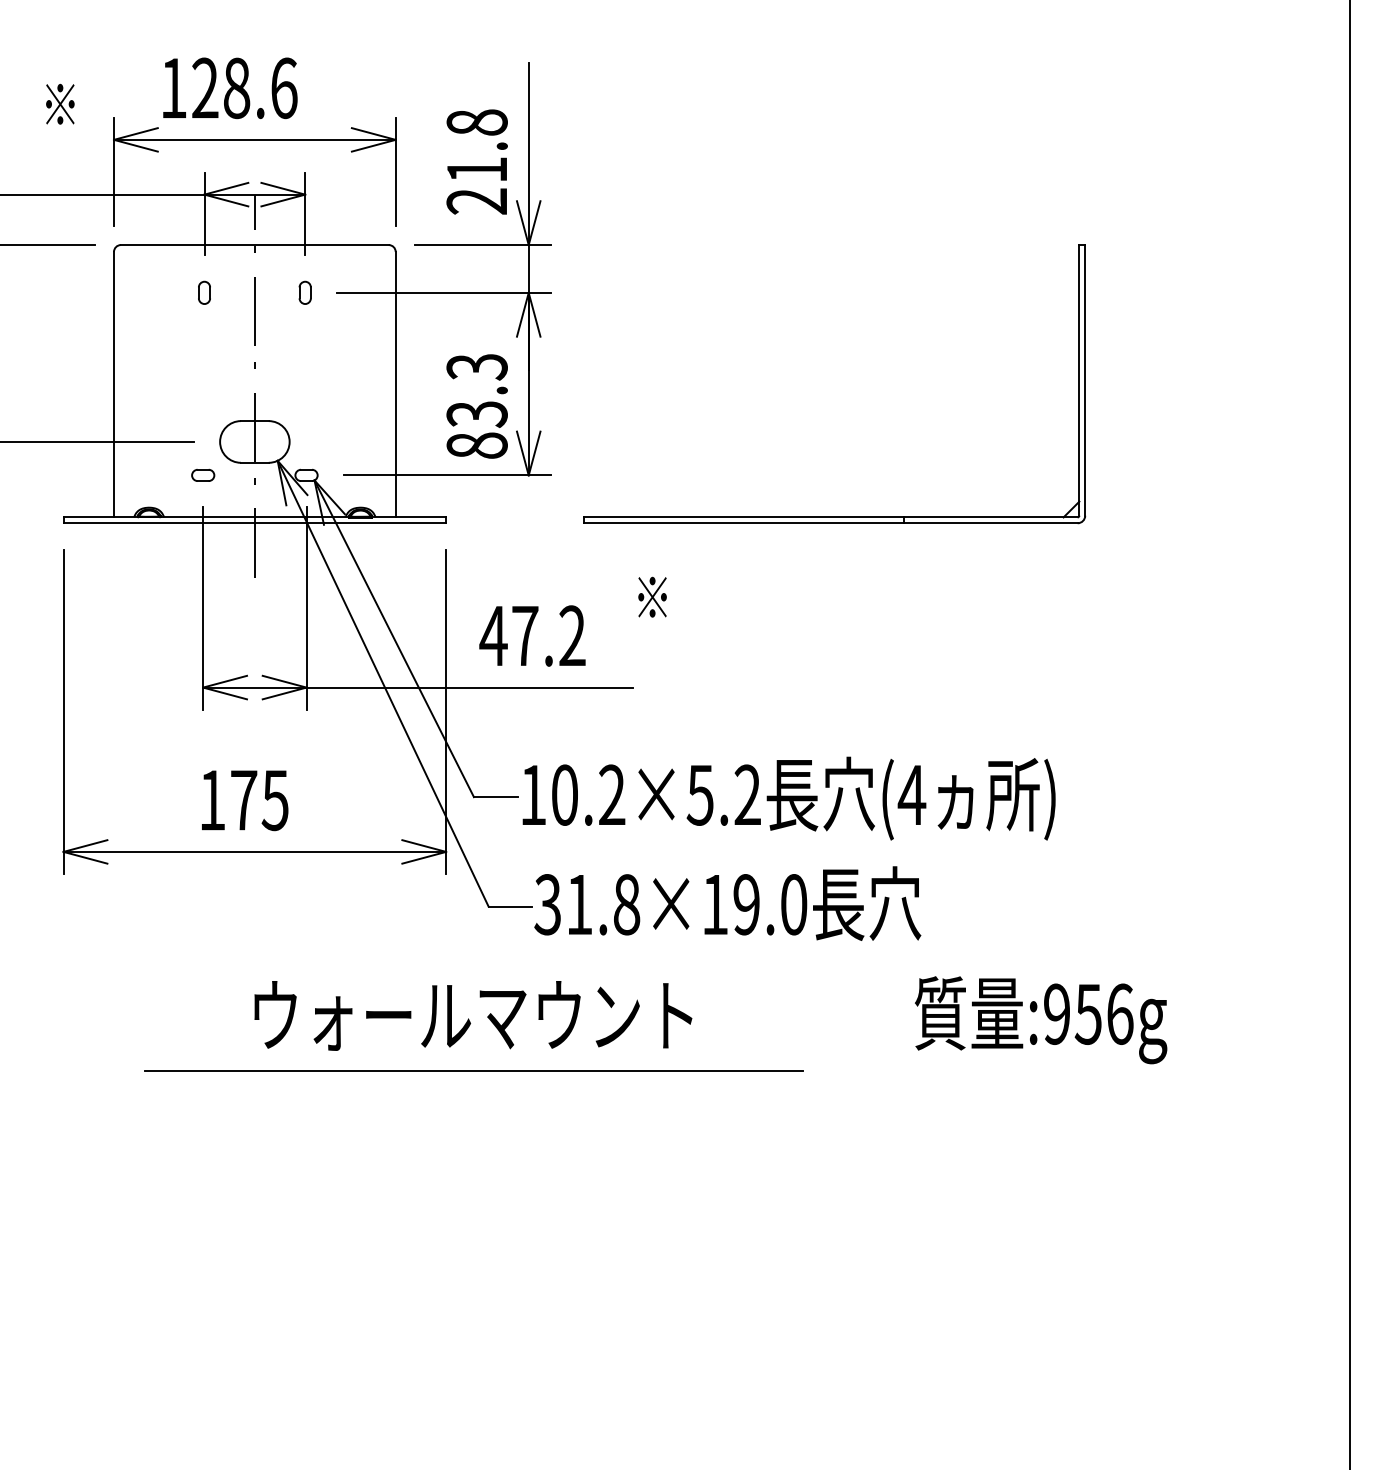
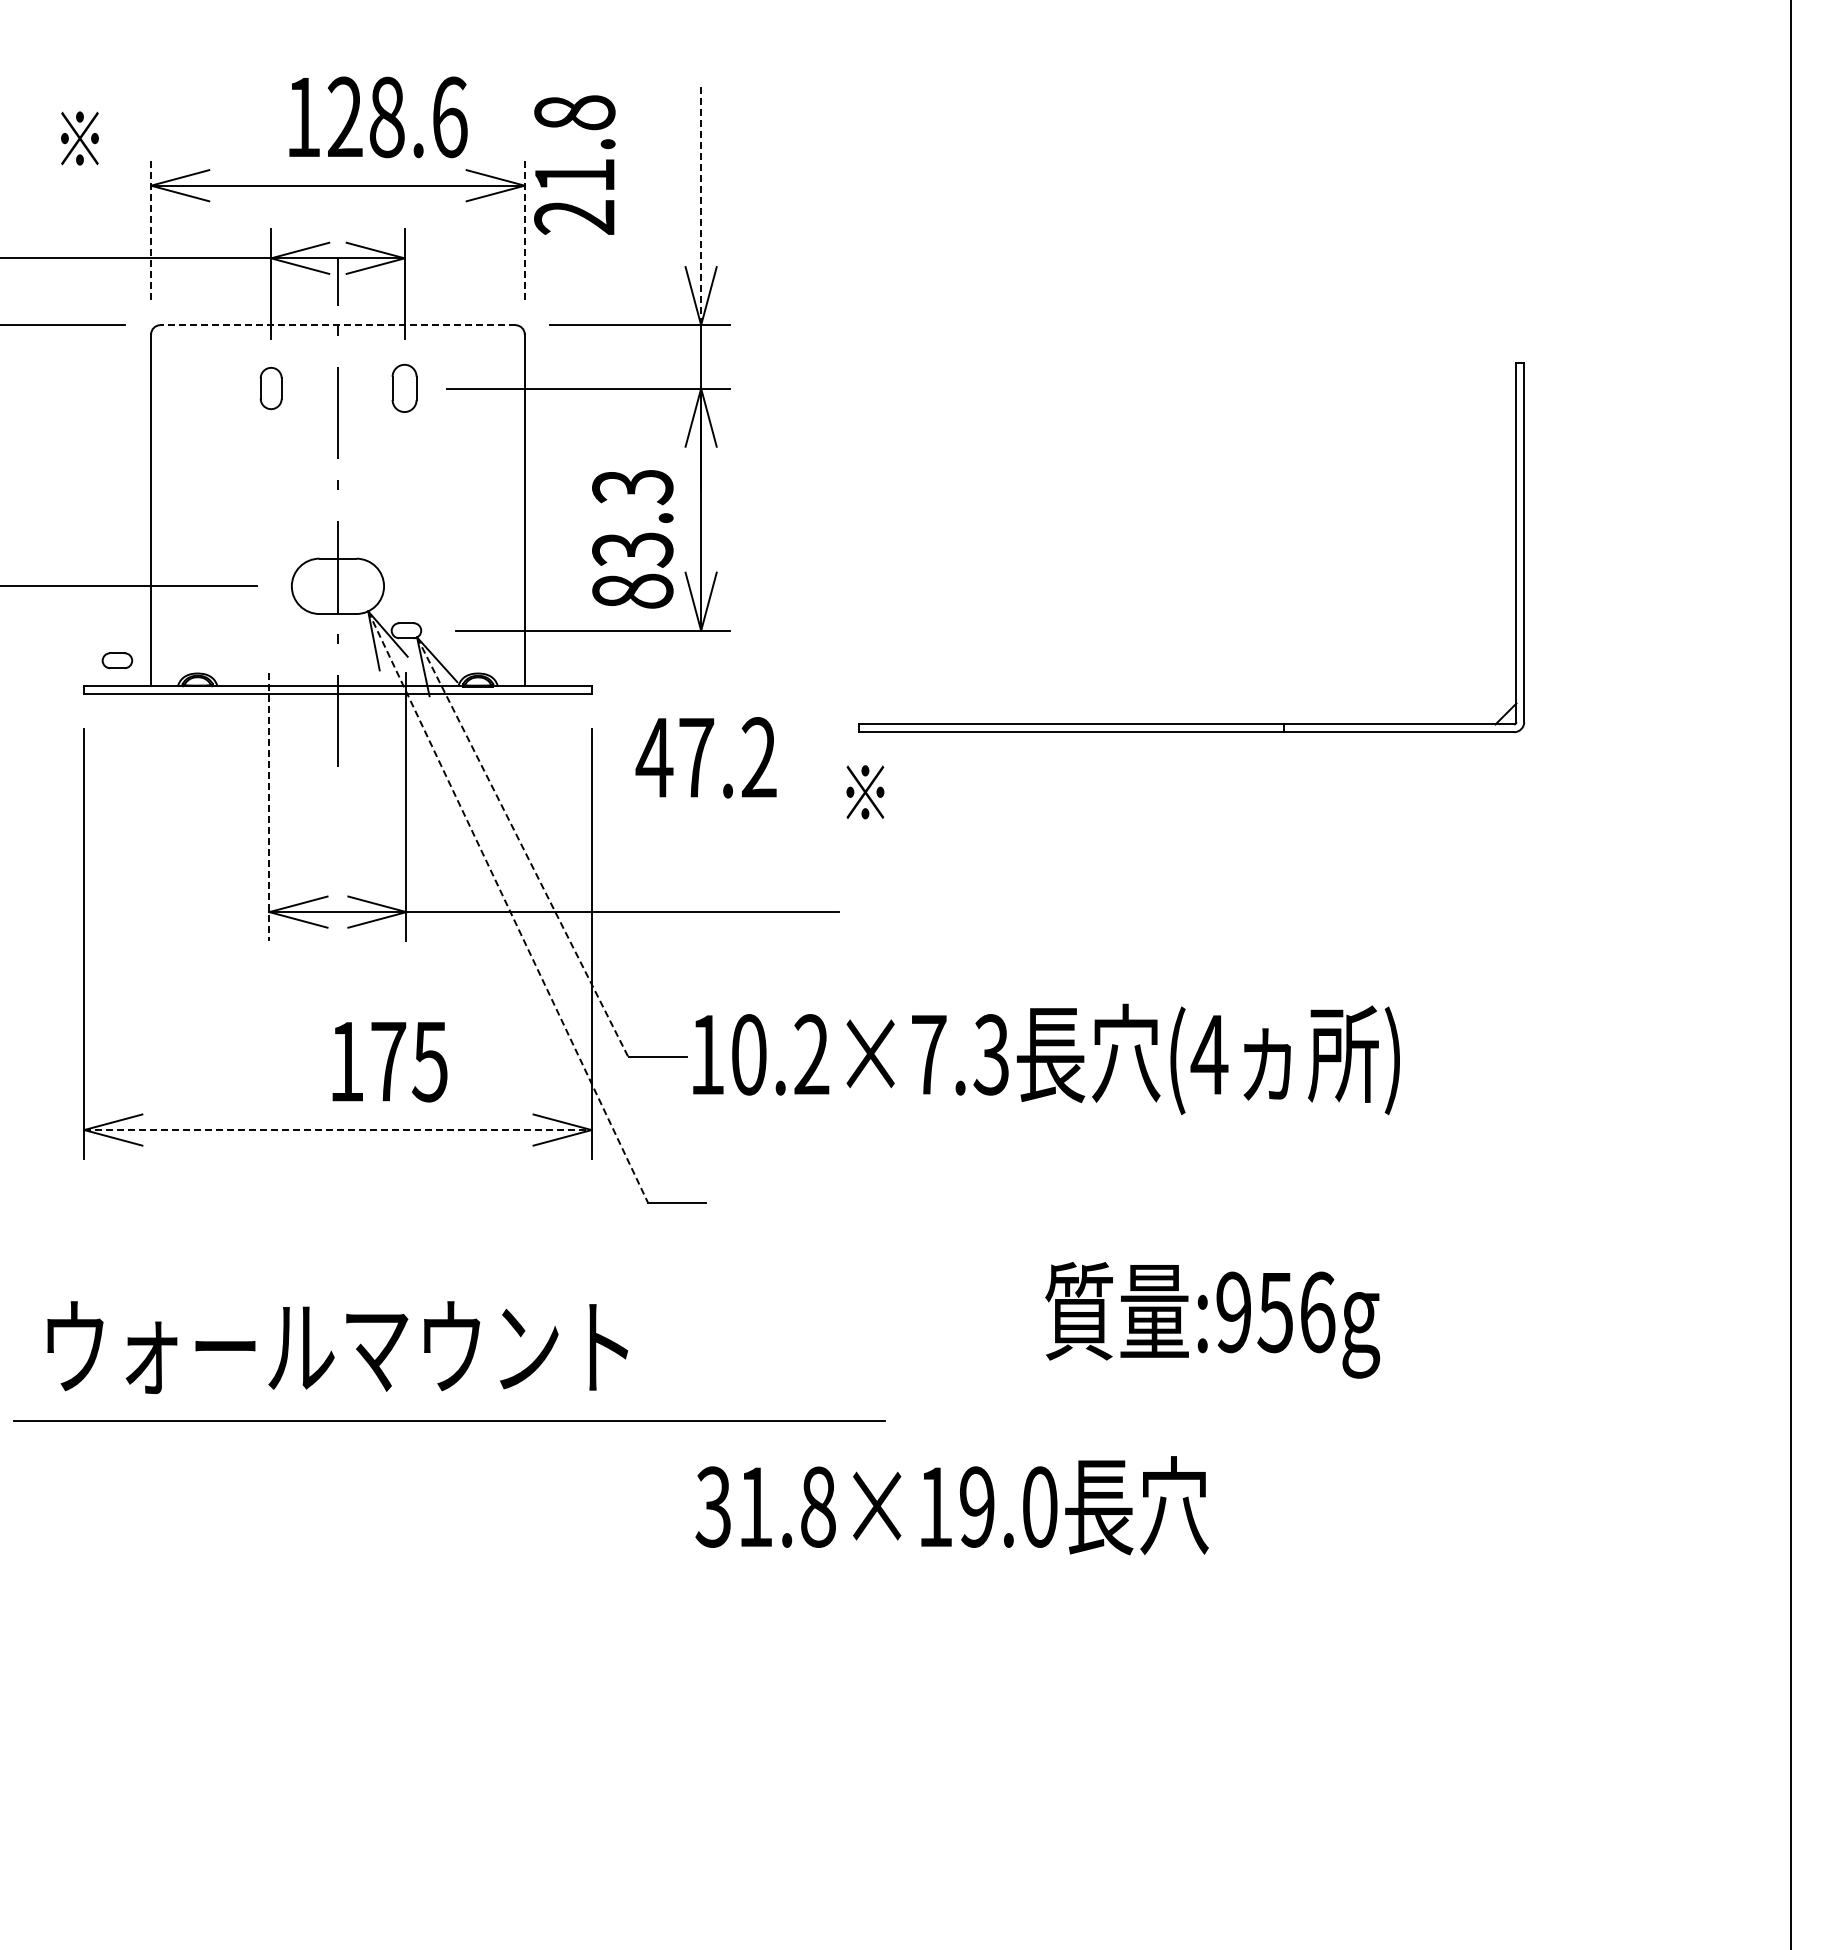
text: (230, 88) -> (378, 117), moved
line: (528, 154) -> (701, 204), solid -> dashed
text: (476, 161) -> (574, 164), moved
line: (114, 171) -> (151, 227), solid -> dashed
line: (395, 171) -> (524, 227), solid -> dashed
line: (254, 245) -> (337, 325), solid -> dashed
part: (204, 292) -> (270, 388), size x1.4
part: (305, 292) -> (404, 388), size x1.6
part: (203, 475) -> (117, 660), moved
part: (834, 516) -> (1191, 723), moved
line: (203, 608) -> (269, 807), solid -> dashed
text: (532, 635) -> (705, 757), moved
line: (394, 638) -> (523, 847), solid -> dashed
line: (383, 684) -> (508, 907), solid -> dashed
text: (723, 794) -> (959, 1054), 10.2×5.2 -> 10.2×7.3
text: (244, 800) -> (389, 1062), moved
line: (254, 852) -> (337, 1130), solid -> dashed
text: (727, 903) -> (951, 1505), moved
text: (473, 1015) -> (337, 1347), moved
text: (1040, 1020) -> (1212, 1320), moved
line: (473, 1070) -> (449, 1420), moved

